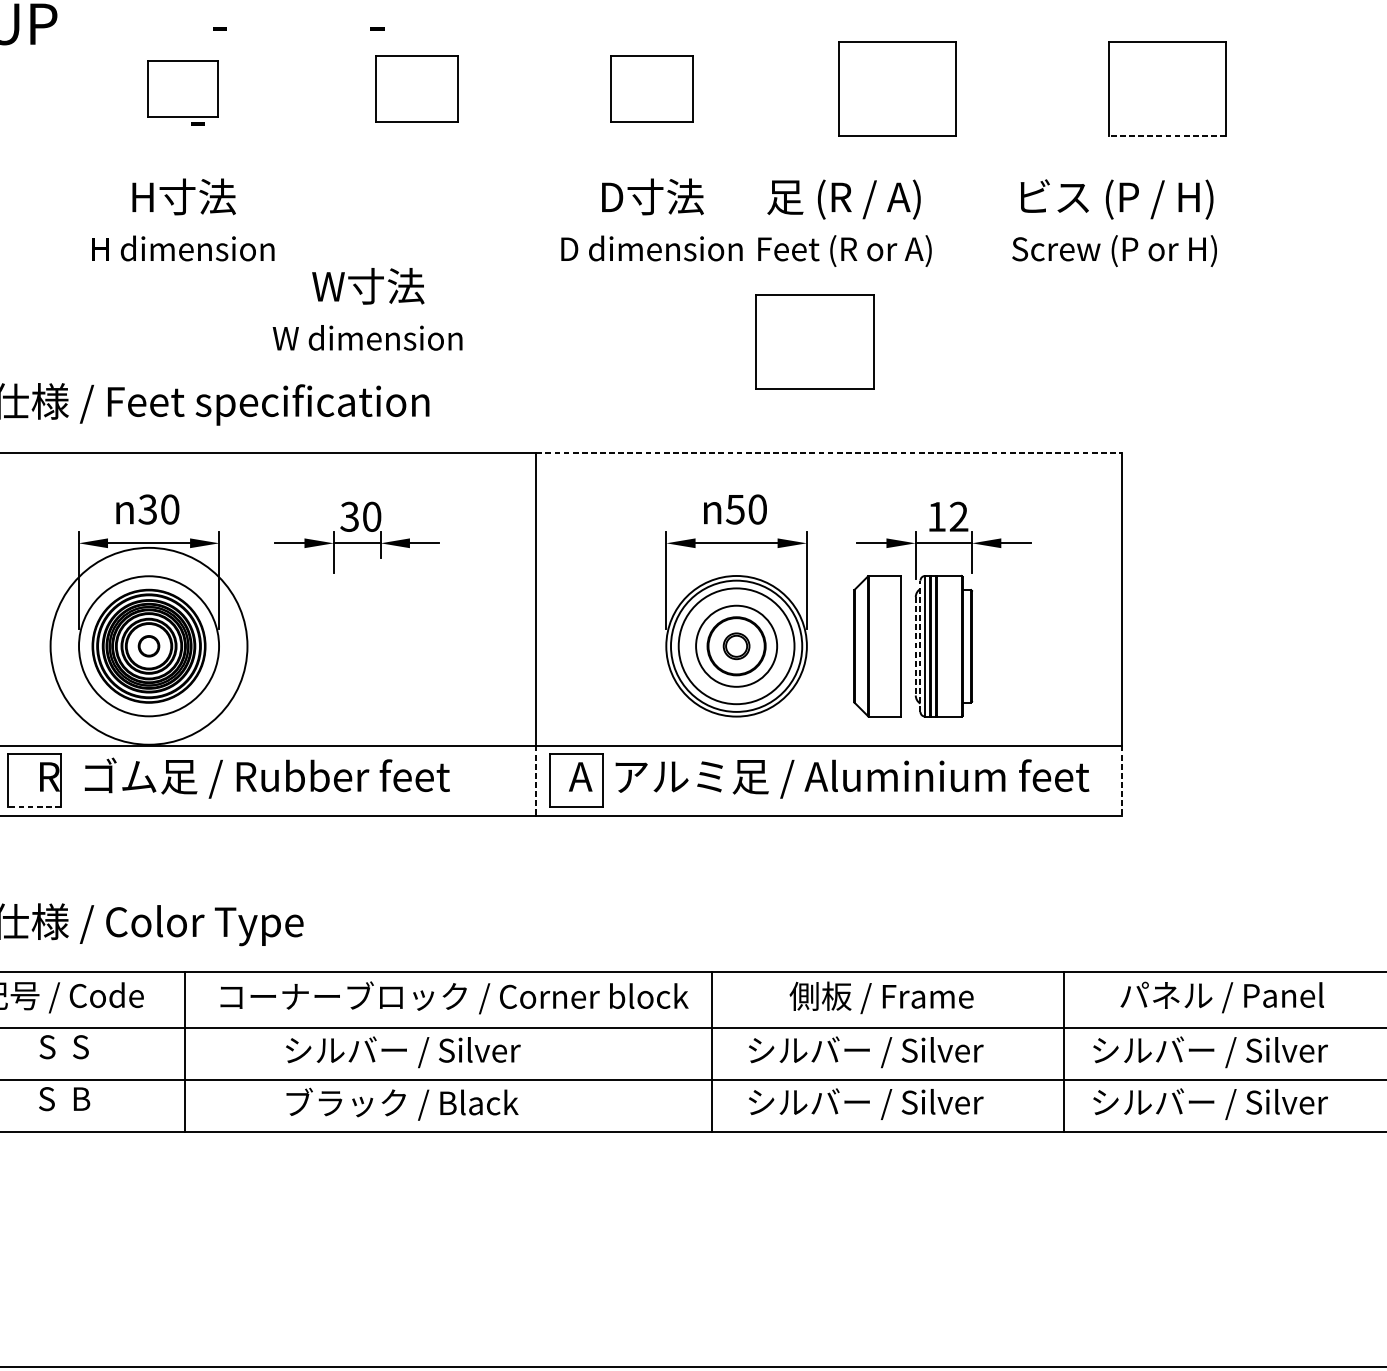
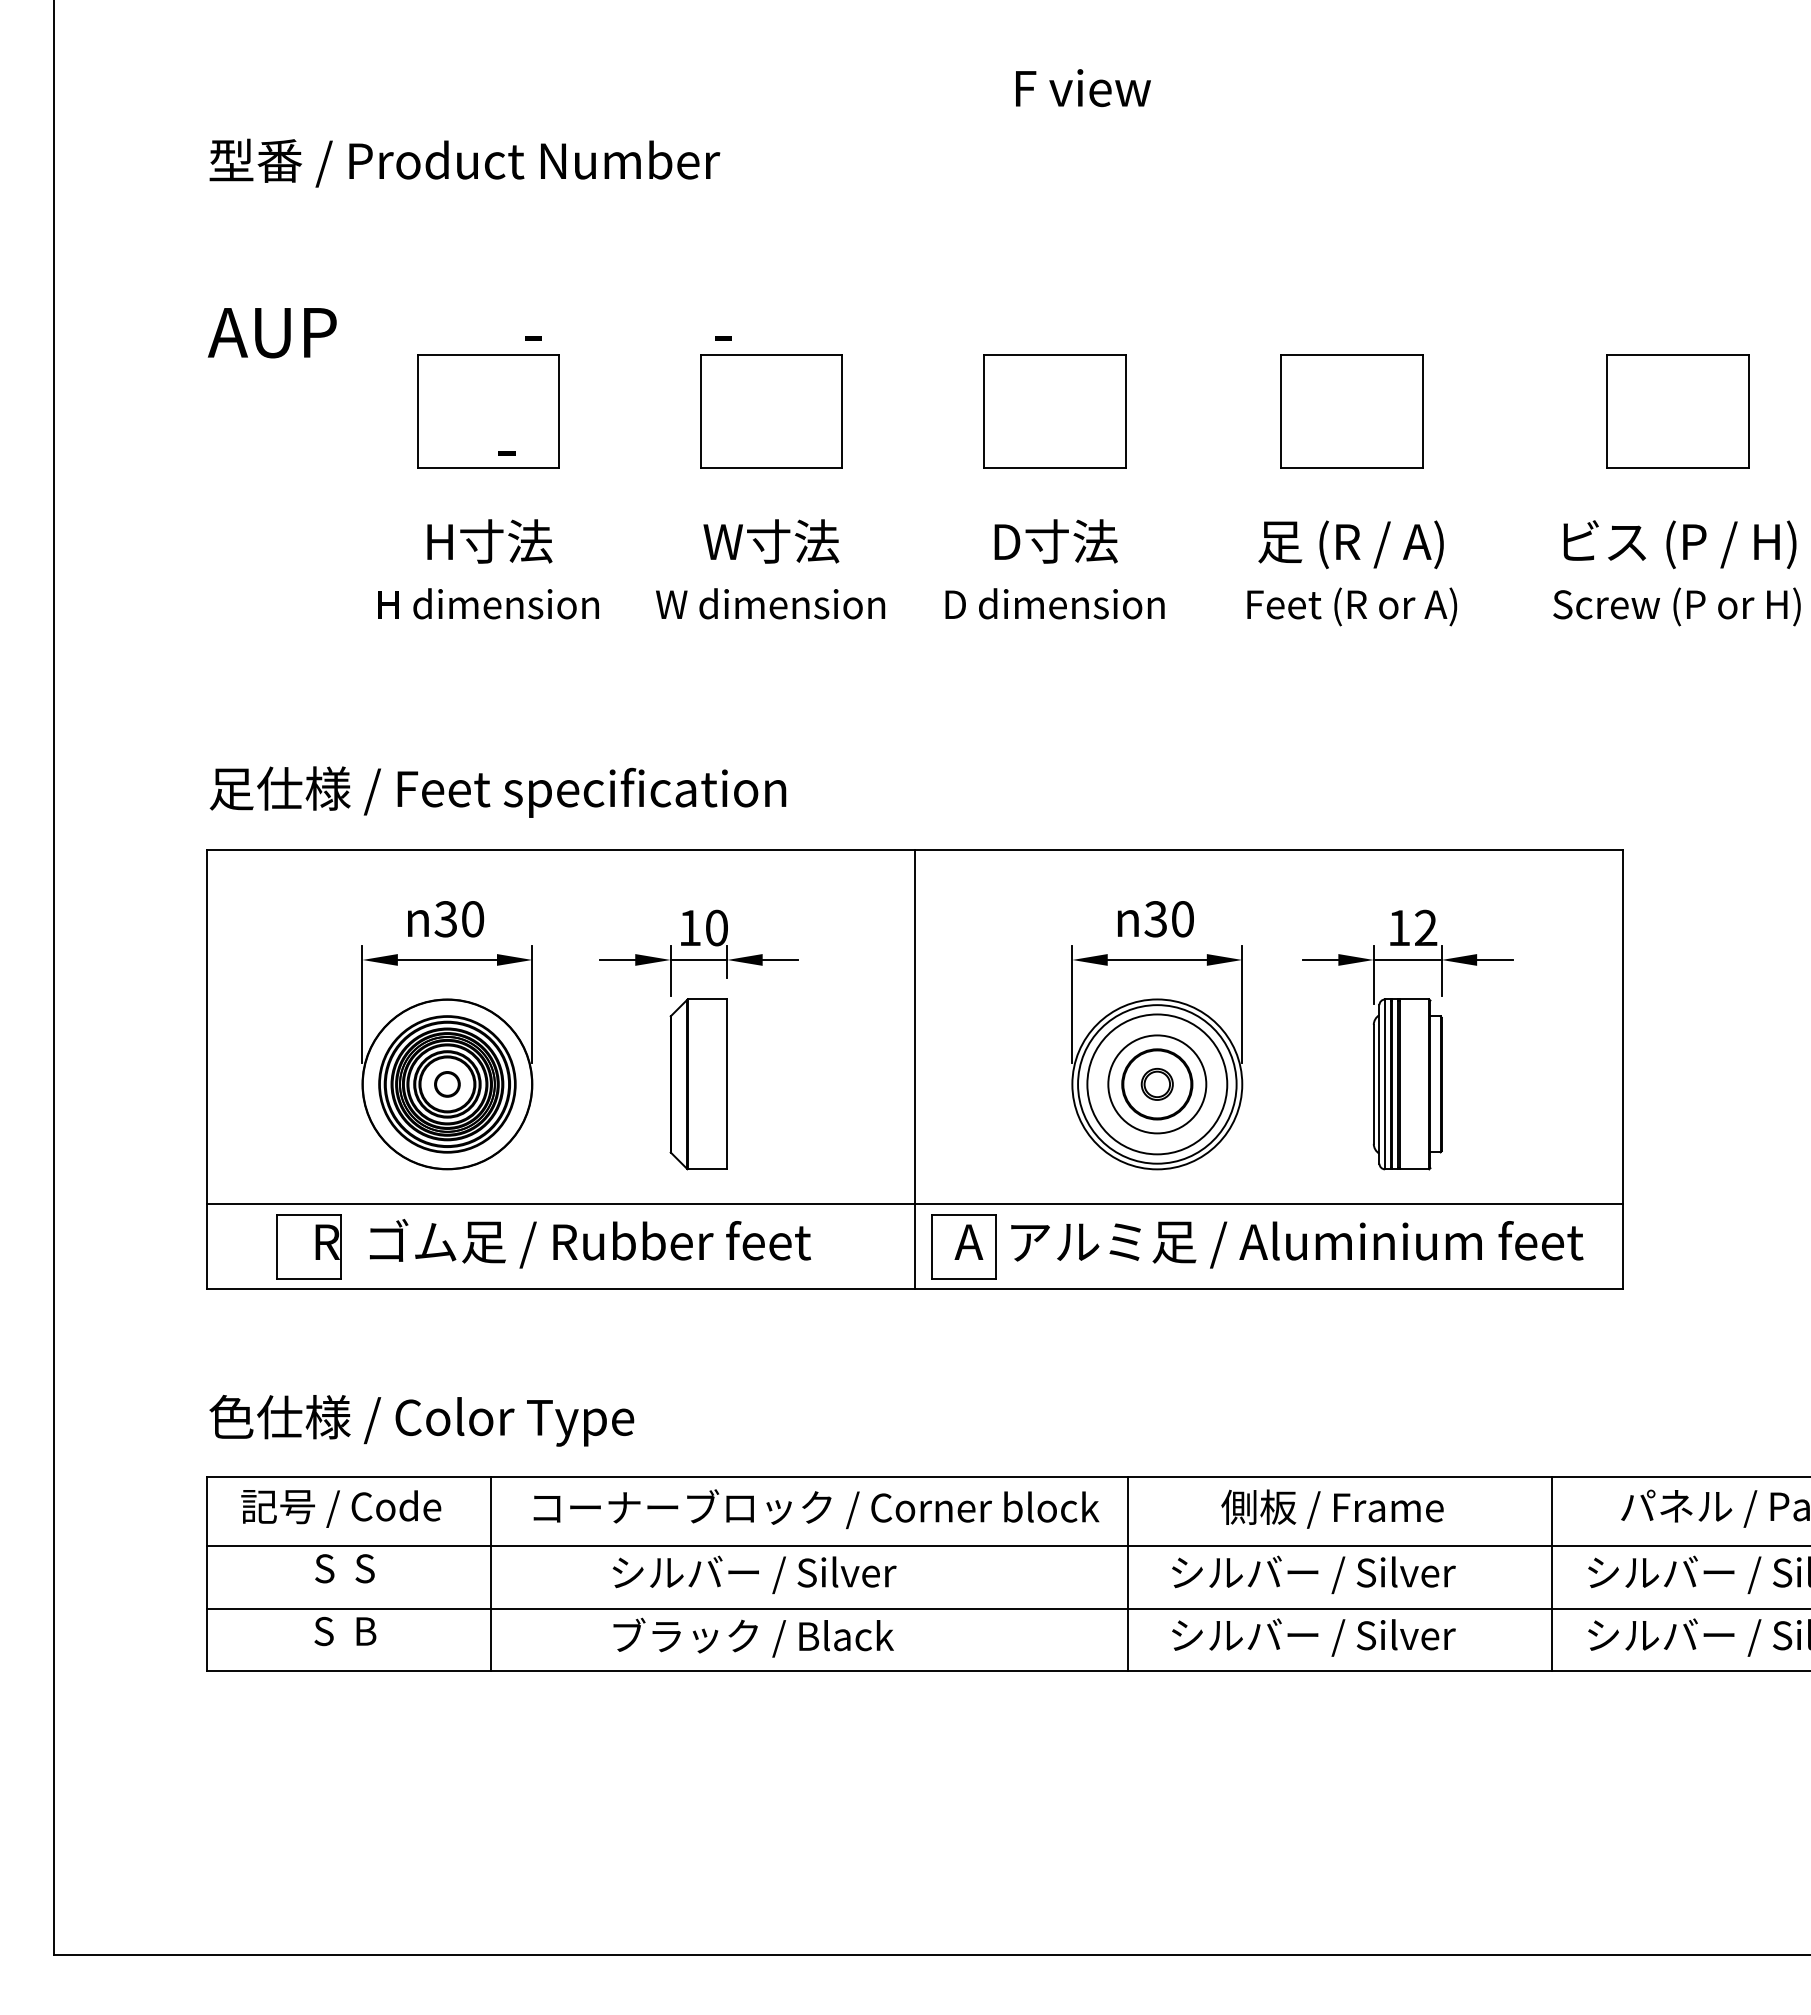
part: (183, 89) -> (488, 411), size x1.67
part: (417, 89) -> (771, 411), size x1.43
part: (651, 89) -> (1054, 411), size x1.43
line: (1167, 135) -> (1677, 467), dashed -> solid
text: (845, 223) -> (1352, 573), moved
text: (1114, 223) -> (1676, 573), moved
text: (367, 309) -> (770, 569), moved
part: (814, 342) -> (1251, 717), removed
line: (829, 452) -> (1269, 850), dashed -> solid
text: (735, 509) -> (1155, 919), 50 -> 30
text: (349, 516) -> (689, 927), 30 -> 10
line: (920, 645) -> (1379, 1083), dashed -> solid
circle: (149, 646) -> (447, 1084), size x0.71
part: (877, 646) -> (698, 1084), moved
line: (915, 646) -> (1373, 1084), dashed -> solid
line: (536, 781) -> (915, 1247), dashed -> solid
line: (1122, 781) -> (1623, 1247), dashed -> solid
line: (34, 806) -> (308, 1278), dashed -> solid

